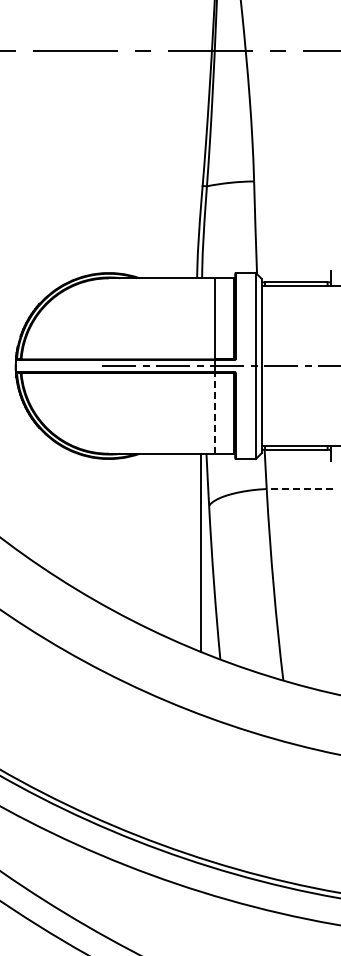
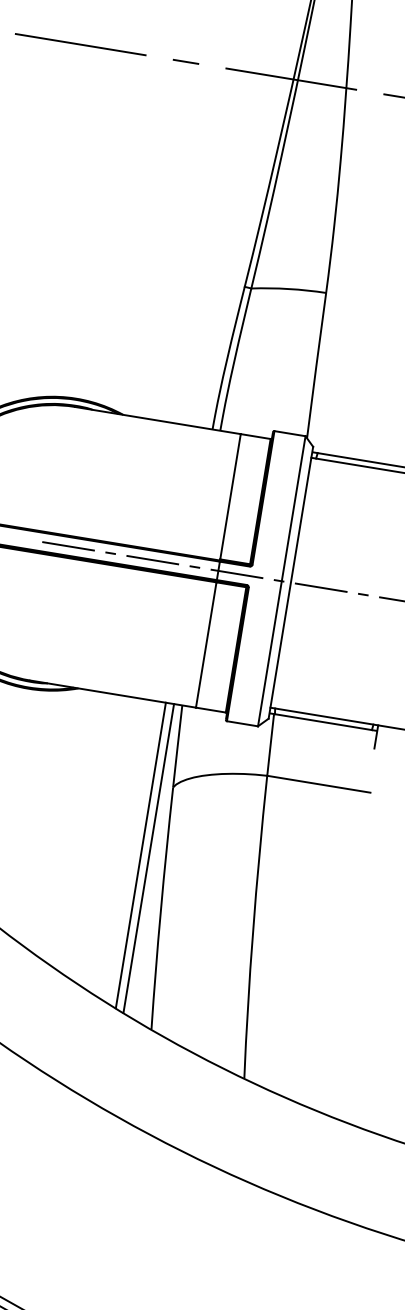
line: (215, 413) -> (206, 644), dashed -> solid
line: (299, 489) -> (318, 784), dashed -> solid
line: (195, 551) -> (140, 855), added

